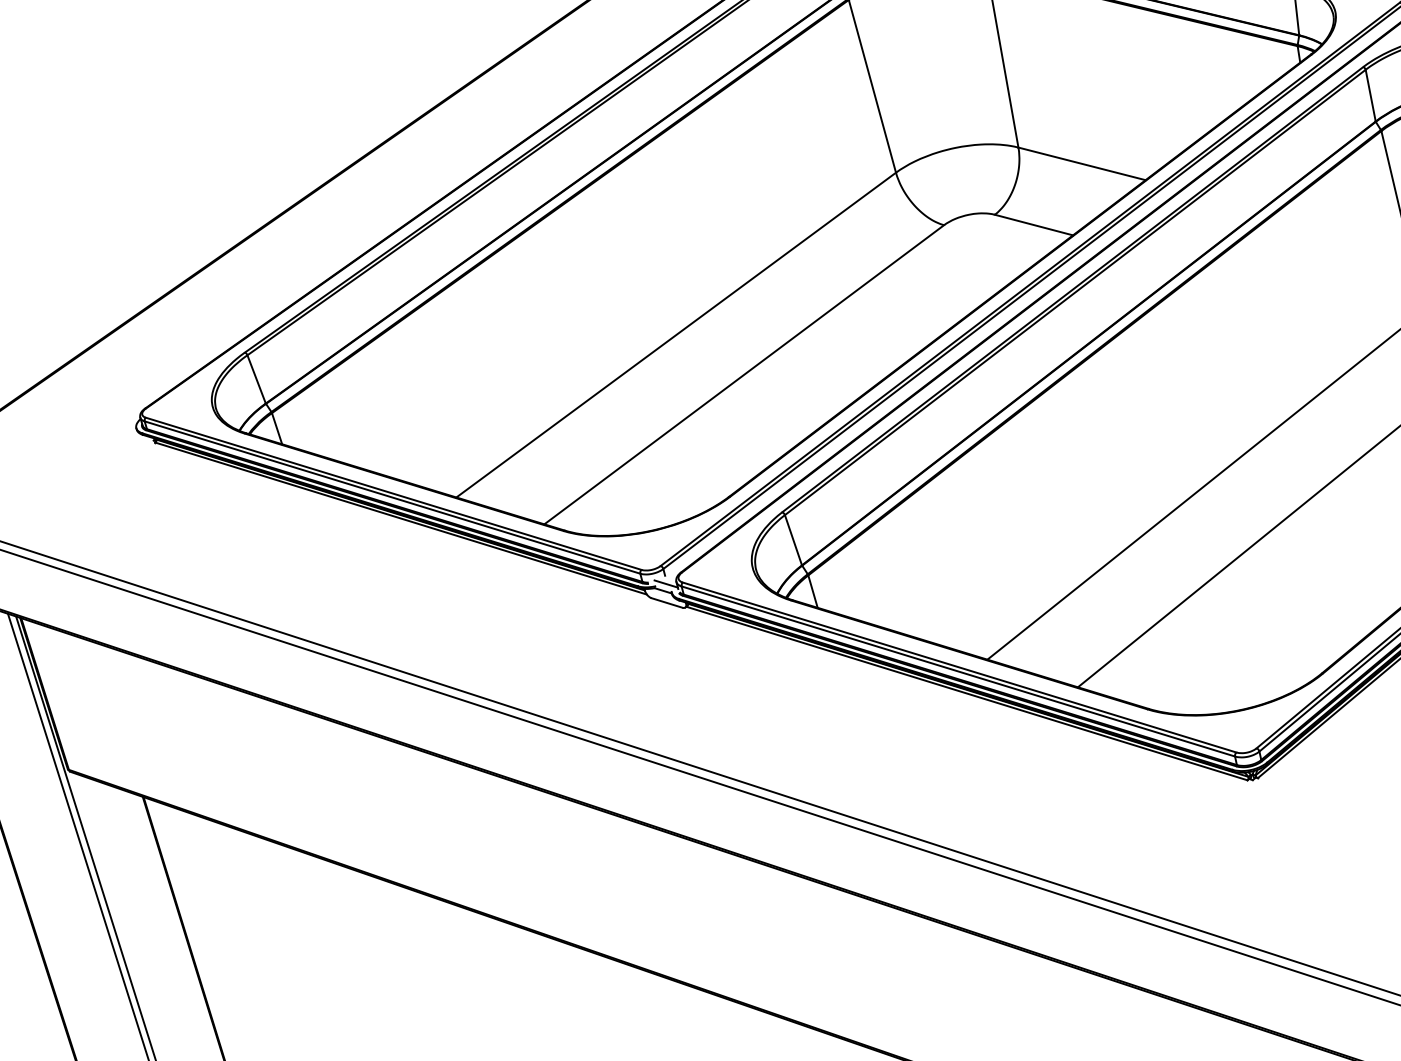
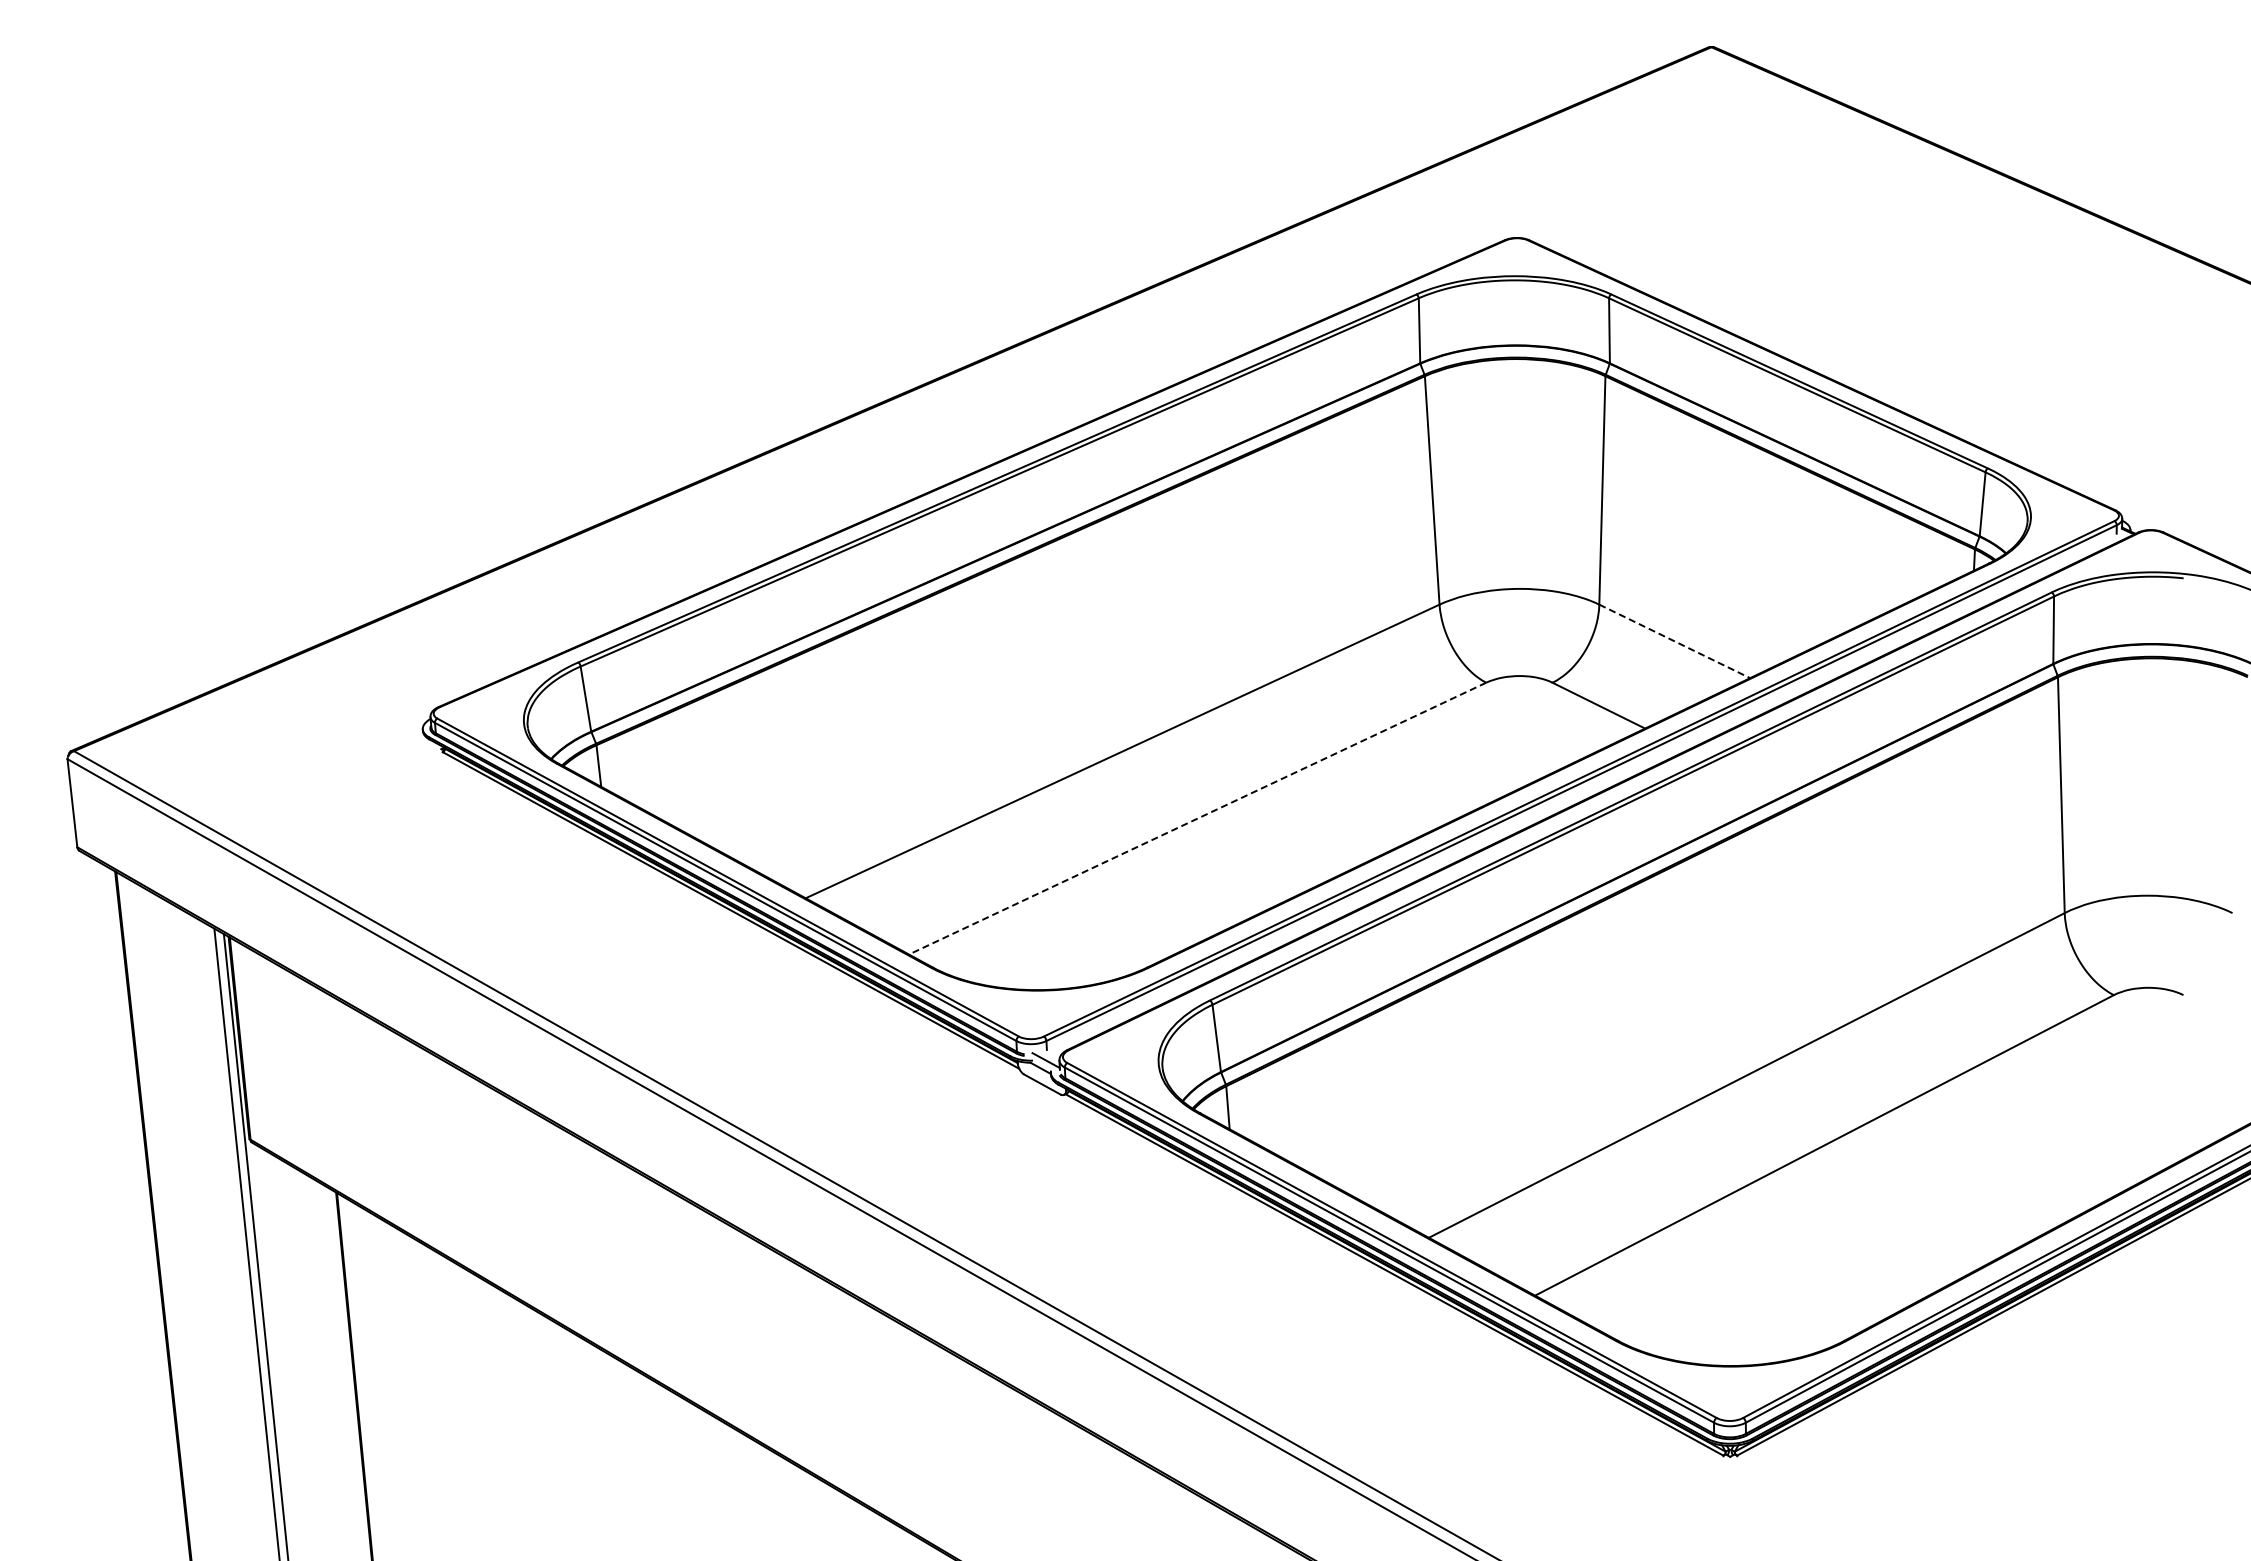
line: (1081, 164) -> (1674, 641), solid -> dashed
line: (744, 374) -> (1197, 818), solid -> dashed

